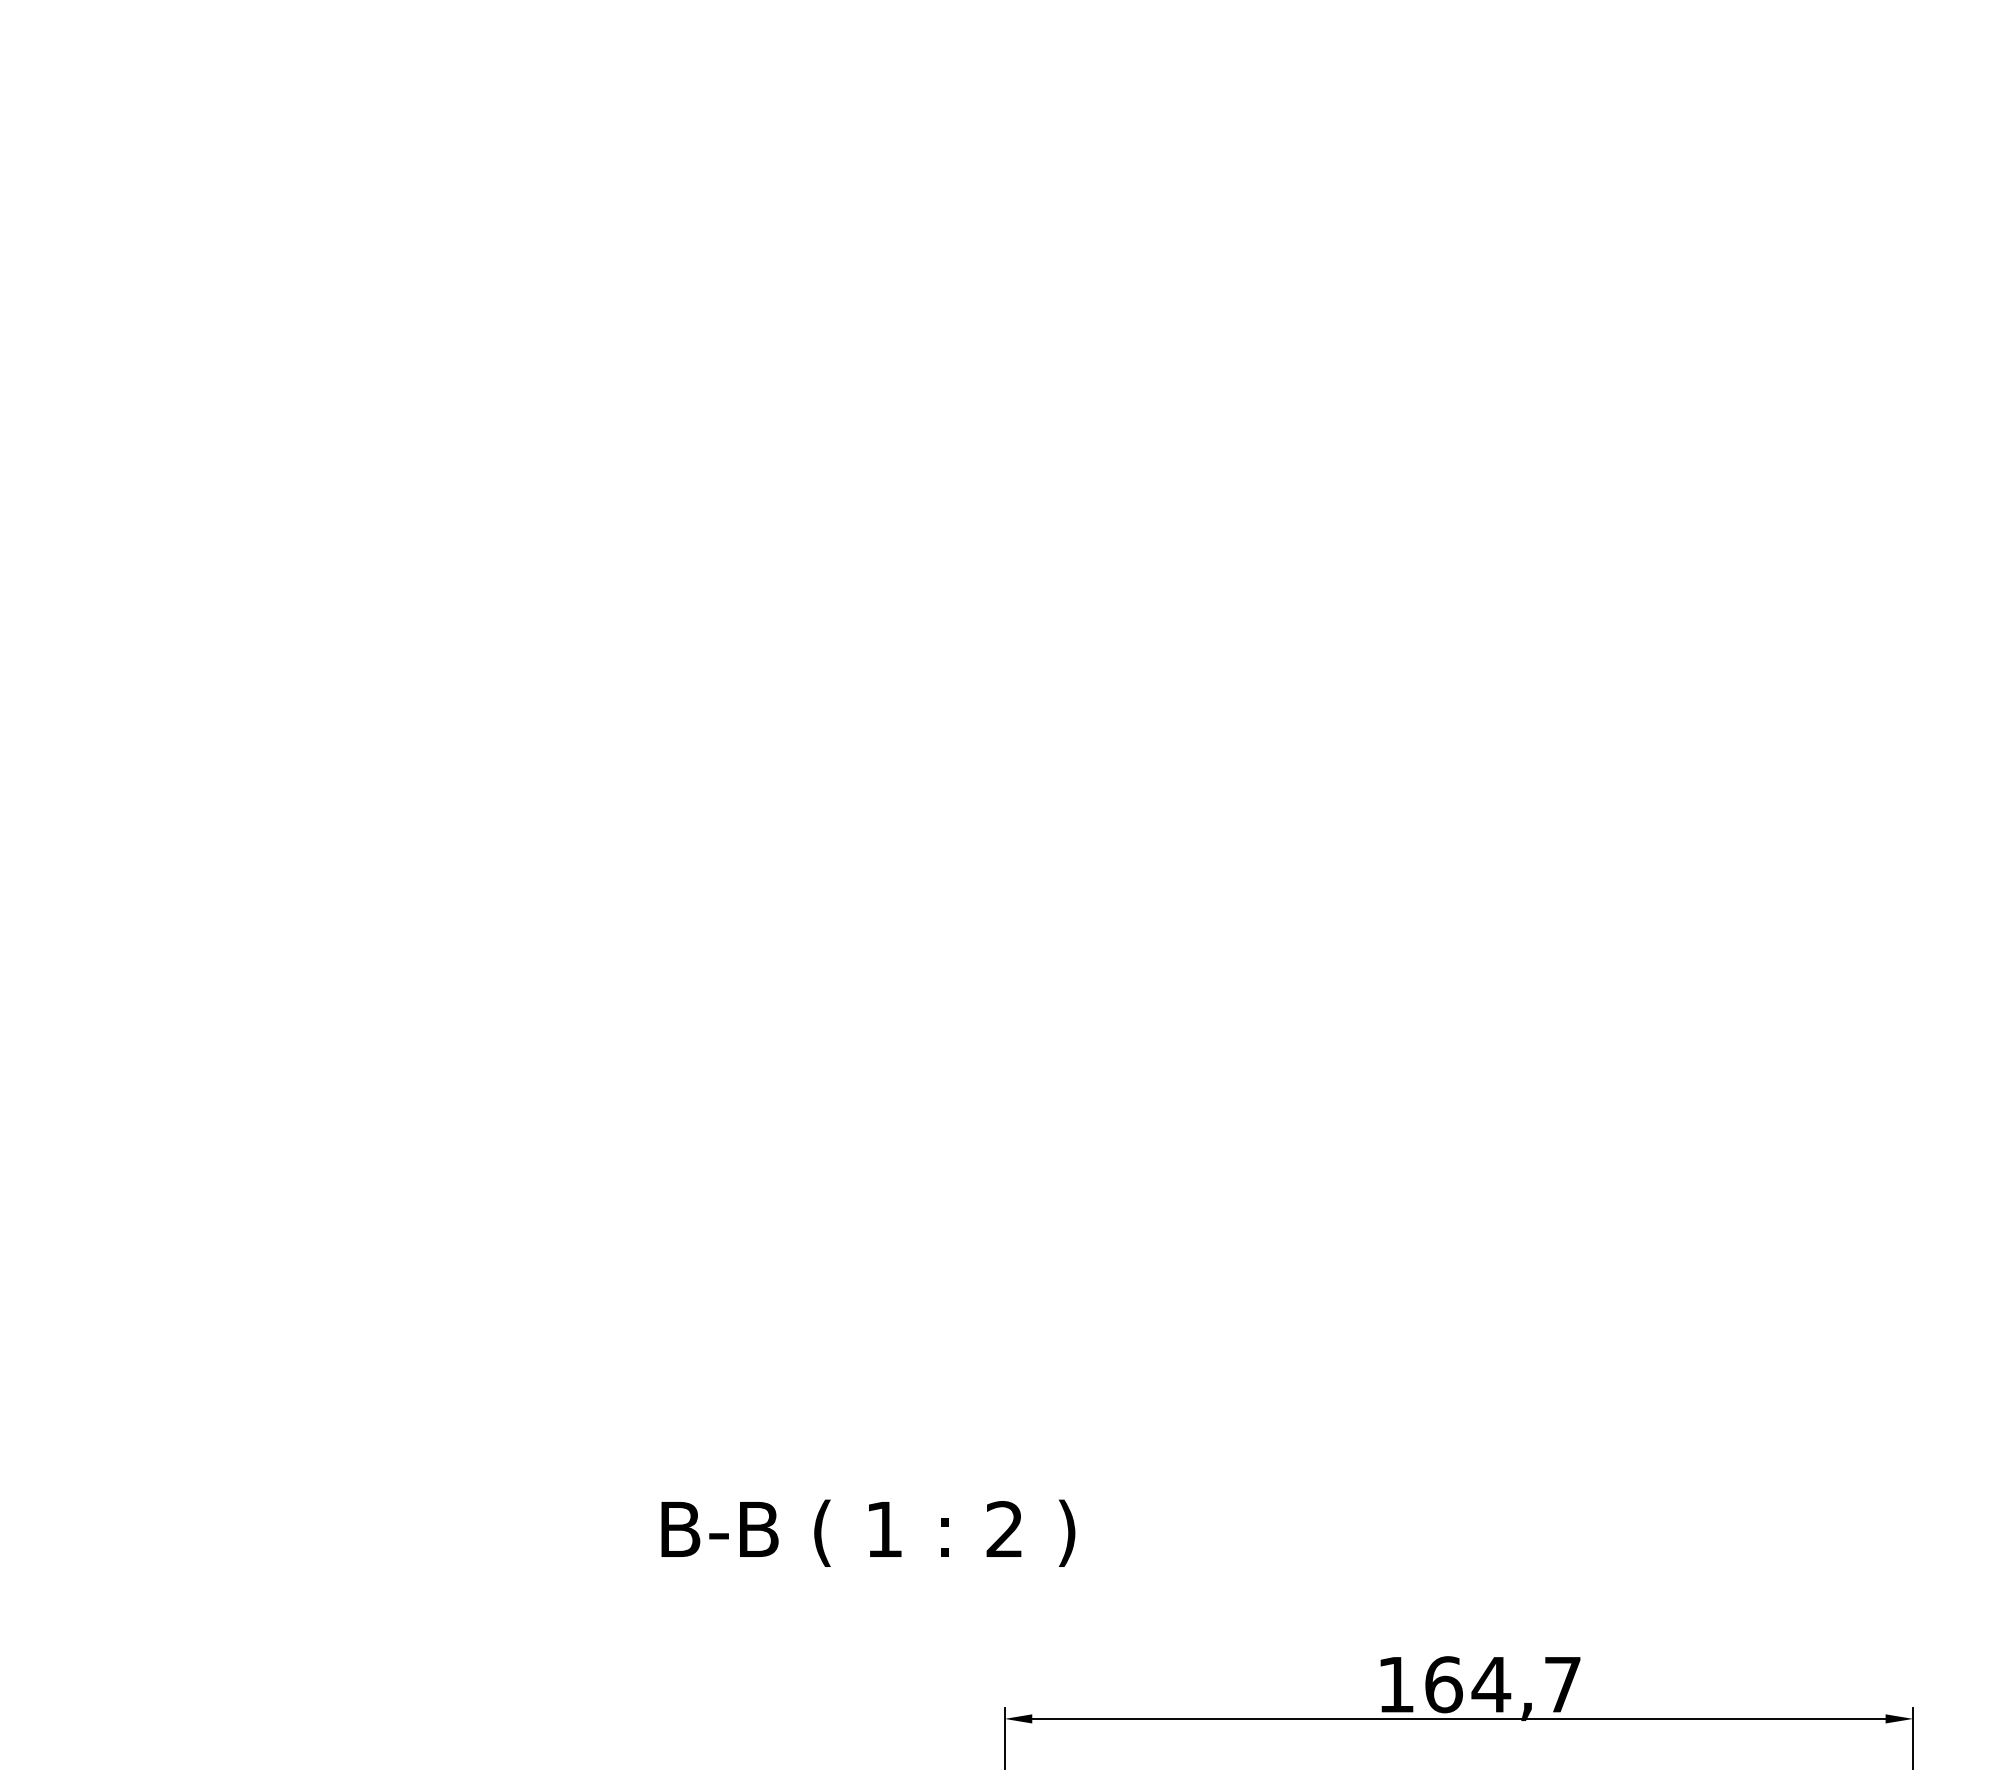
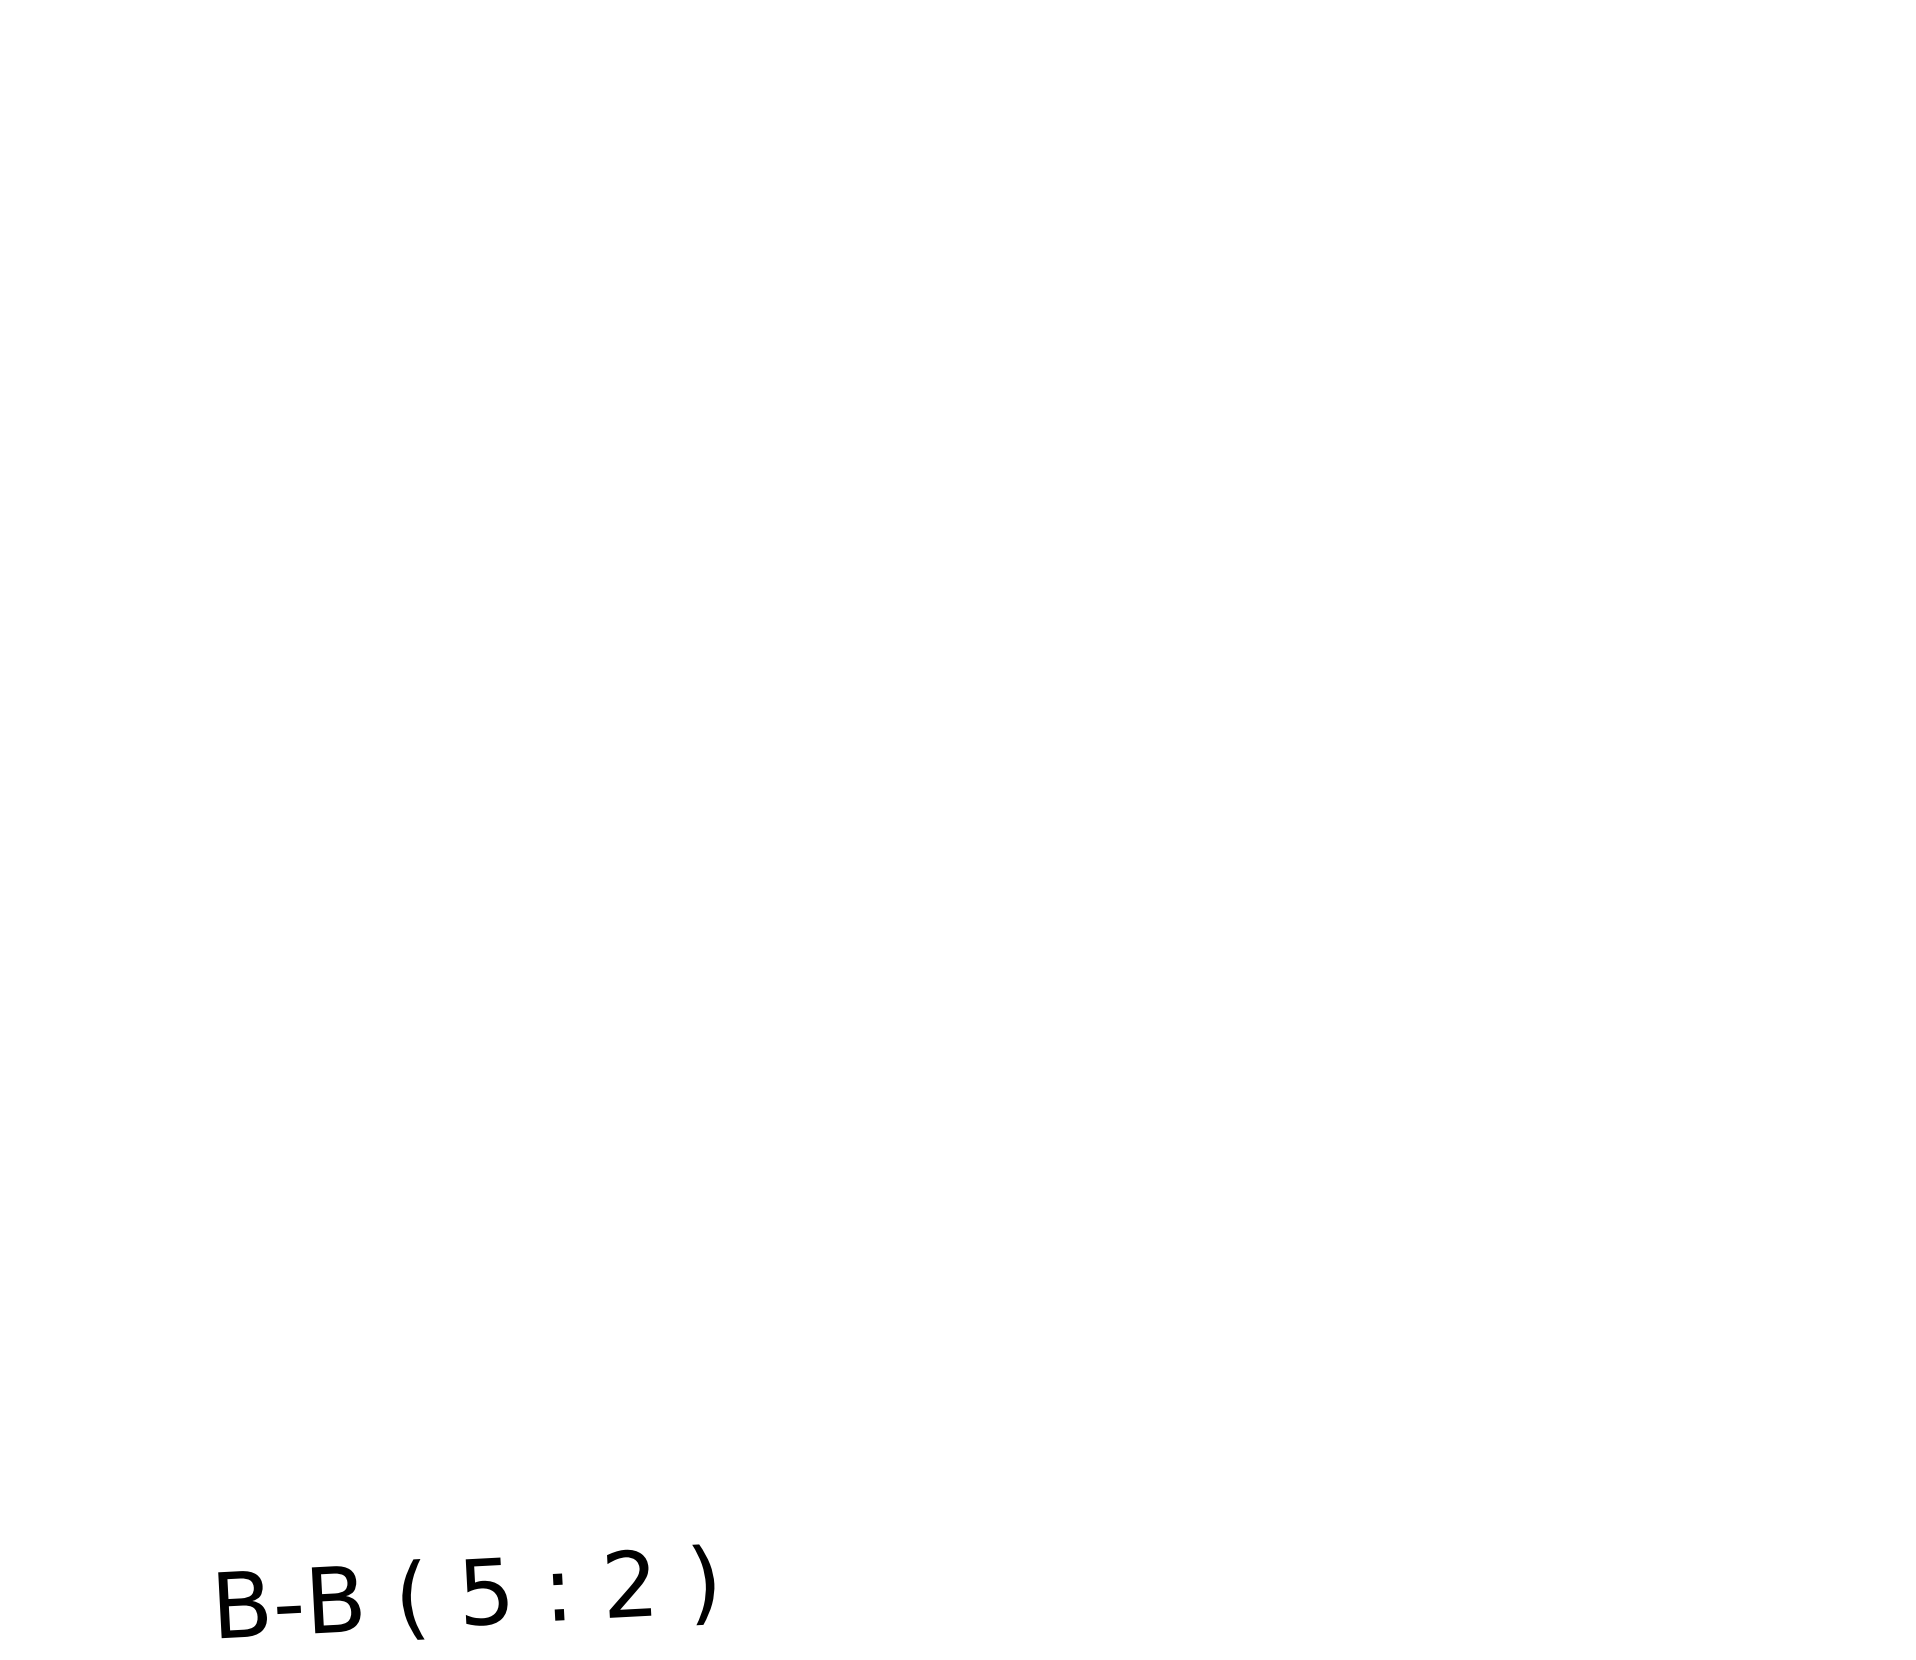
text: (883, 1530) -> (485, 1592), 1 -> 5

